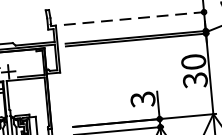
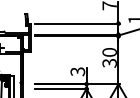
line: (136, 18) -> (78, 23), dashed -> solid

